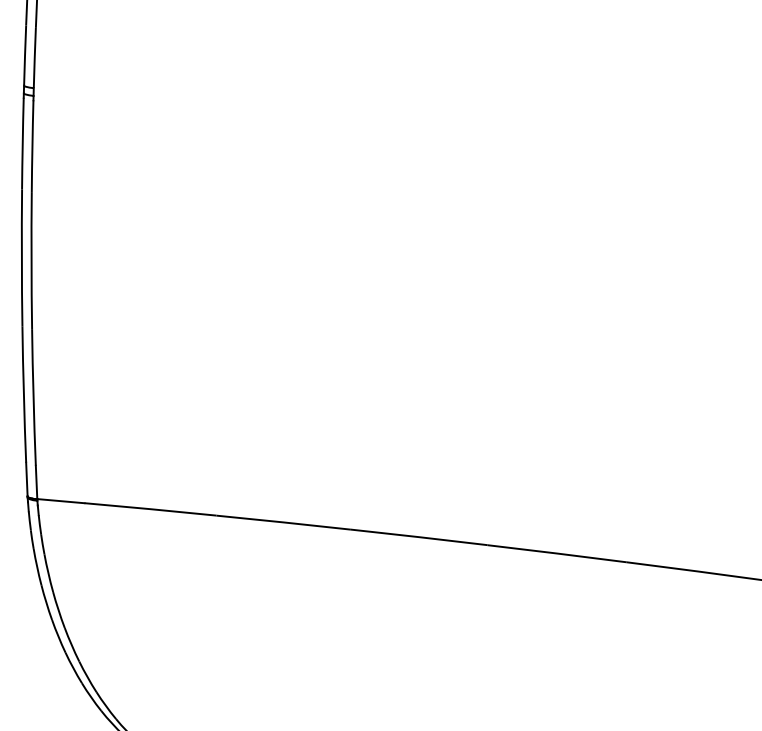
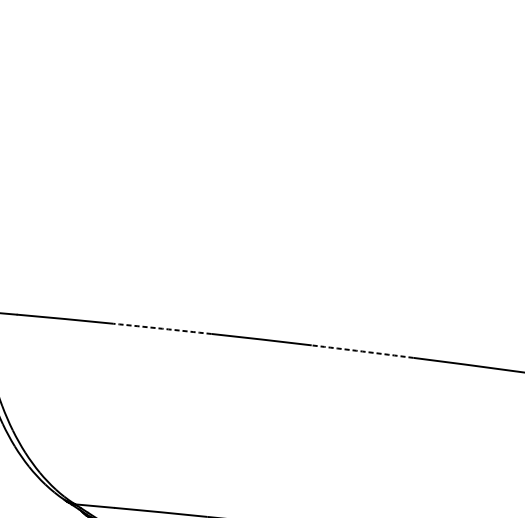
arc: (283, 522) -> (162, 328), solid -> dashed
arc: (557, 553) -> (362, 351), solid -> dashed

